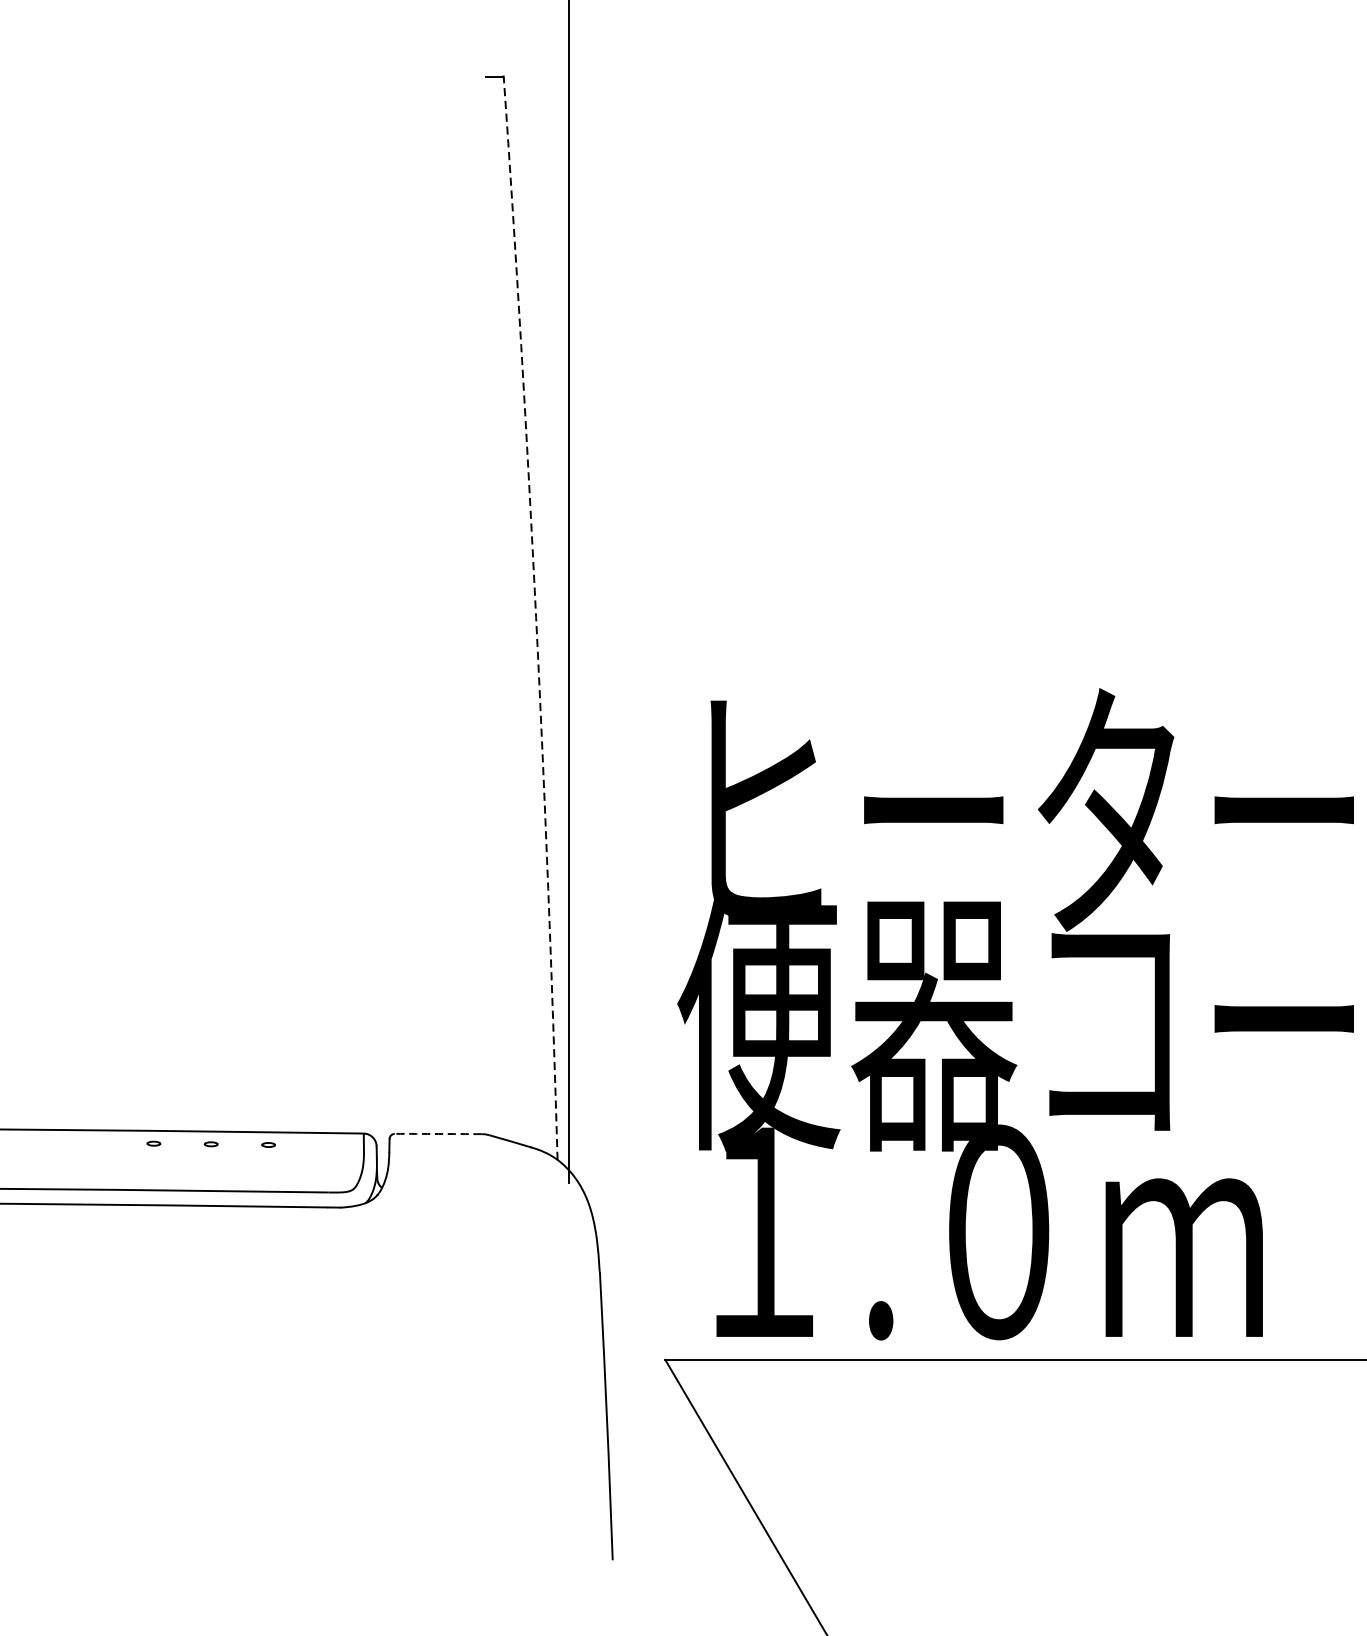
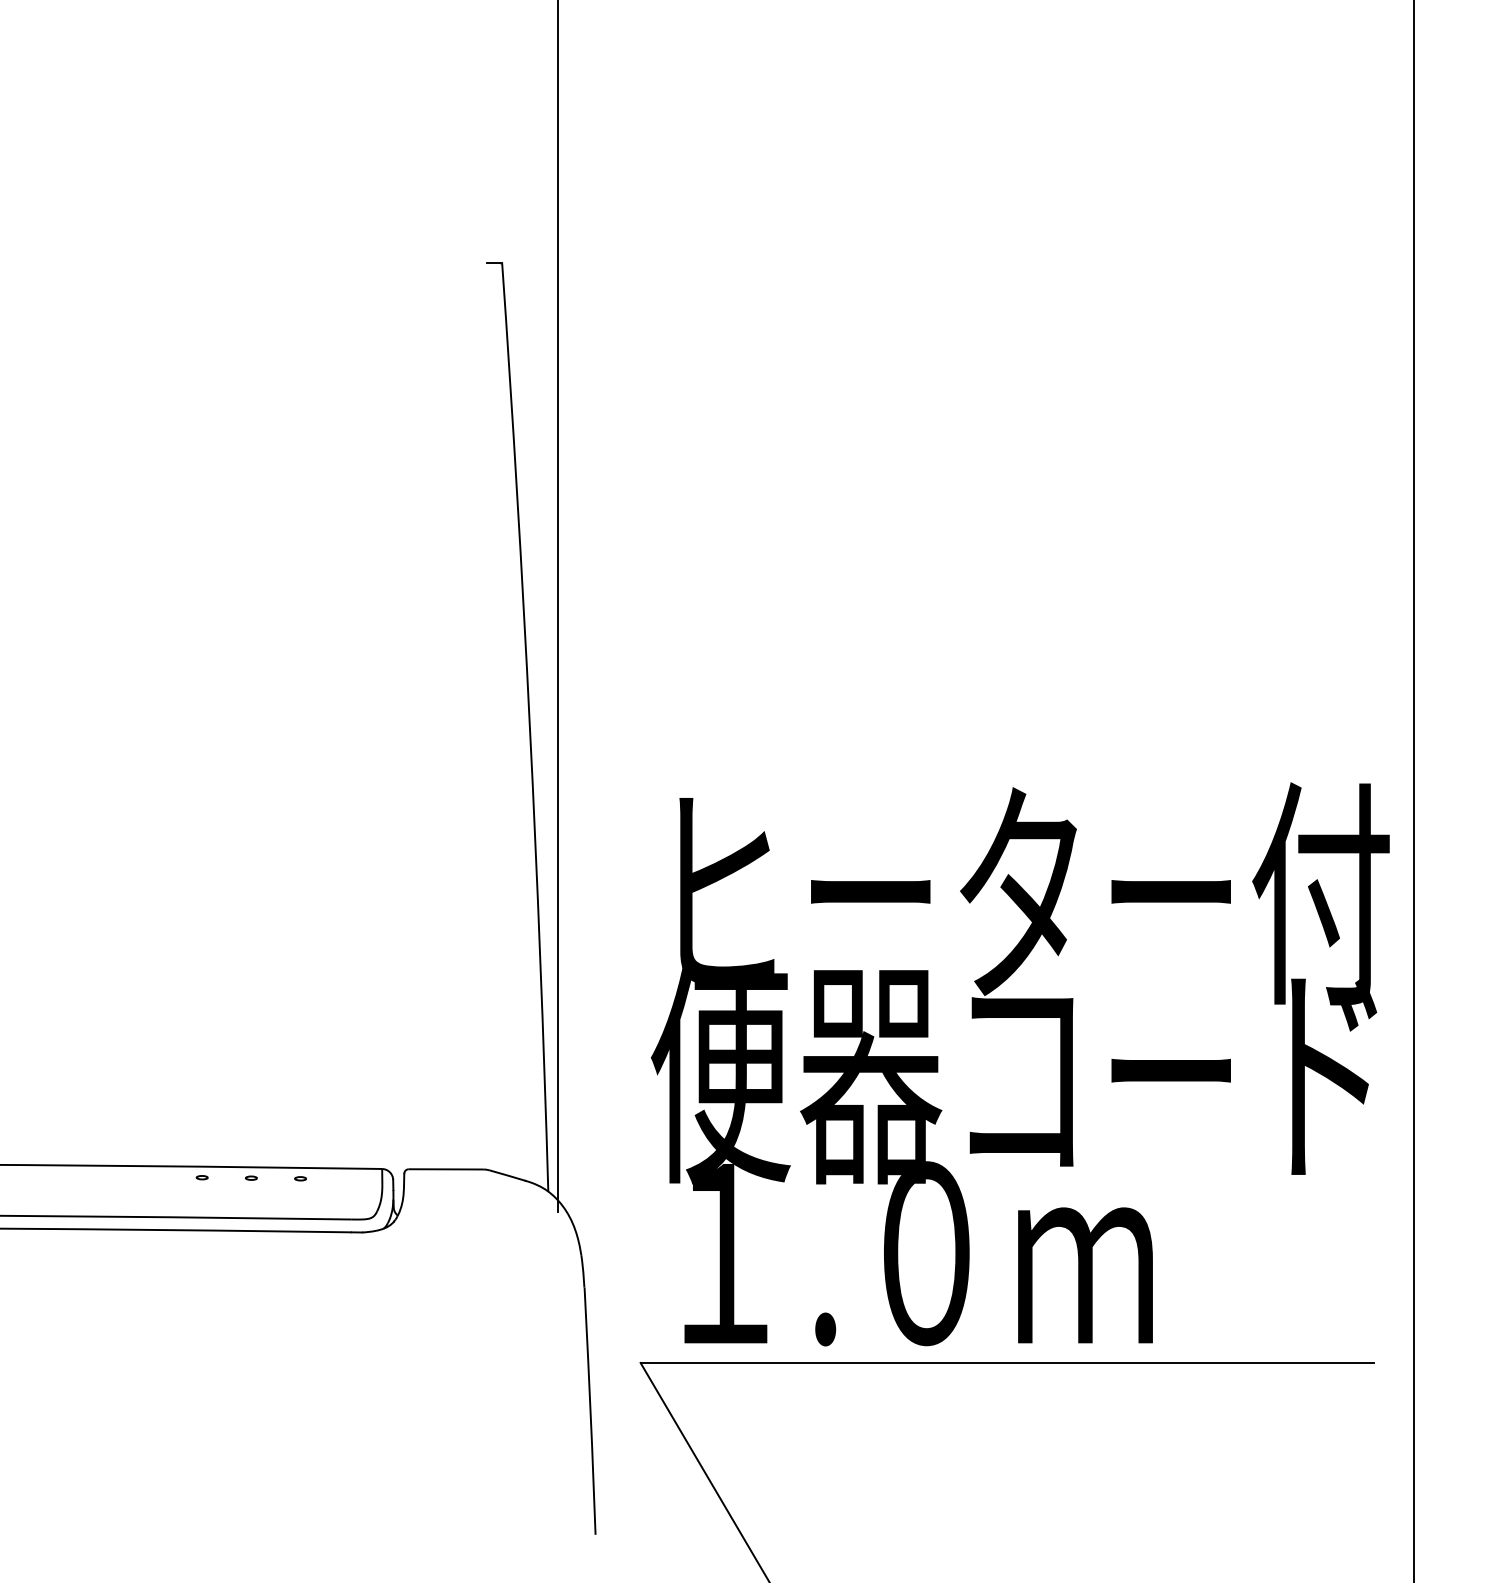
arc: (535, 617) -> (529, 726), dashed -> solid
arc: (437, 1134) -> (445, 1169), dashed -> solid

